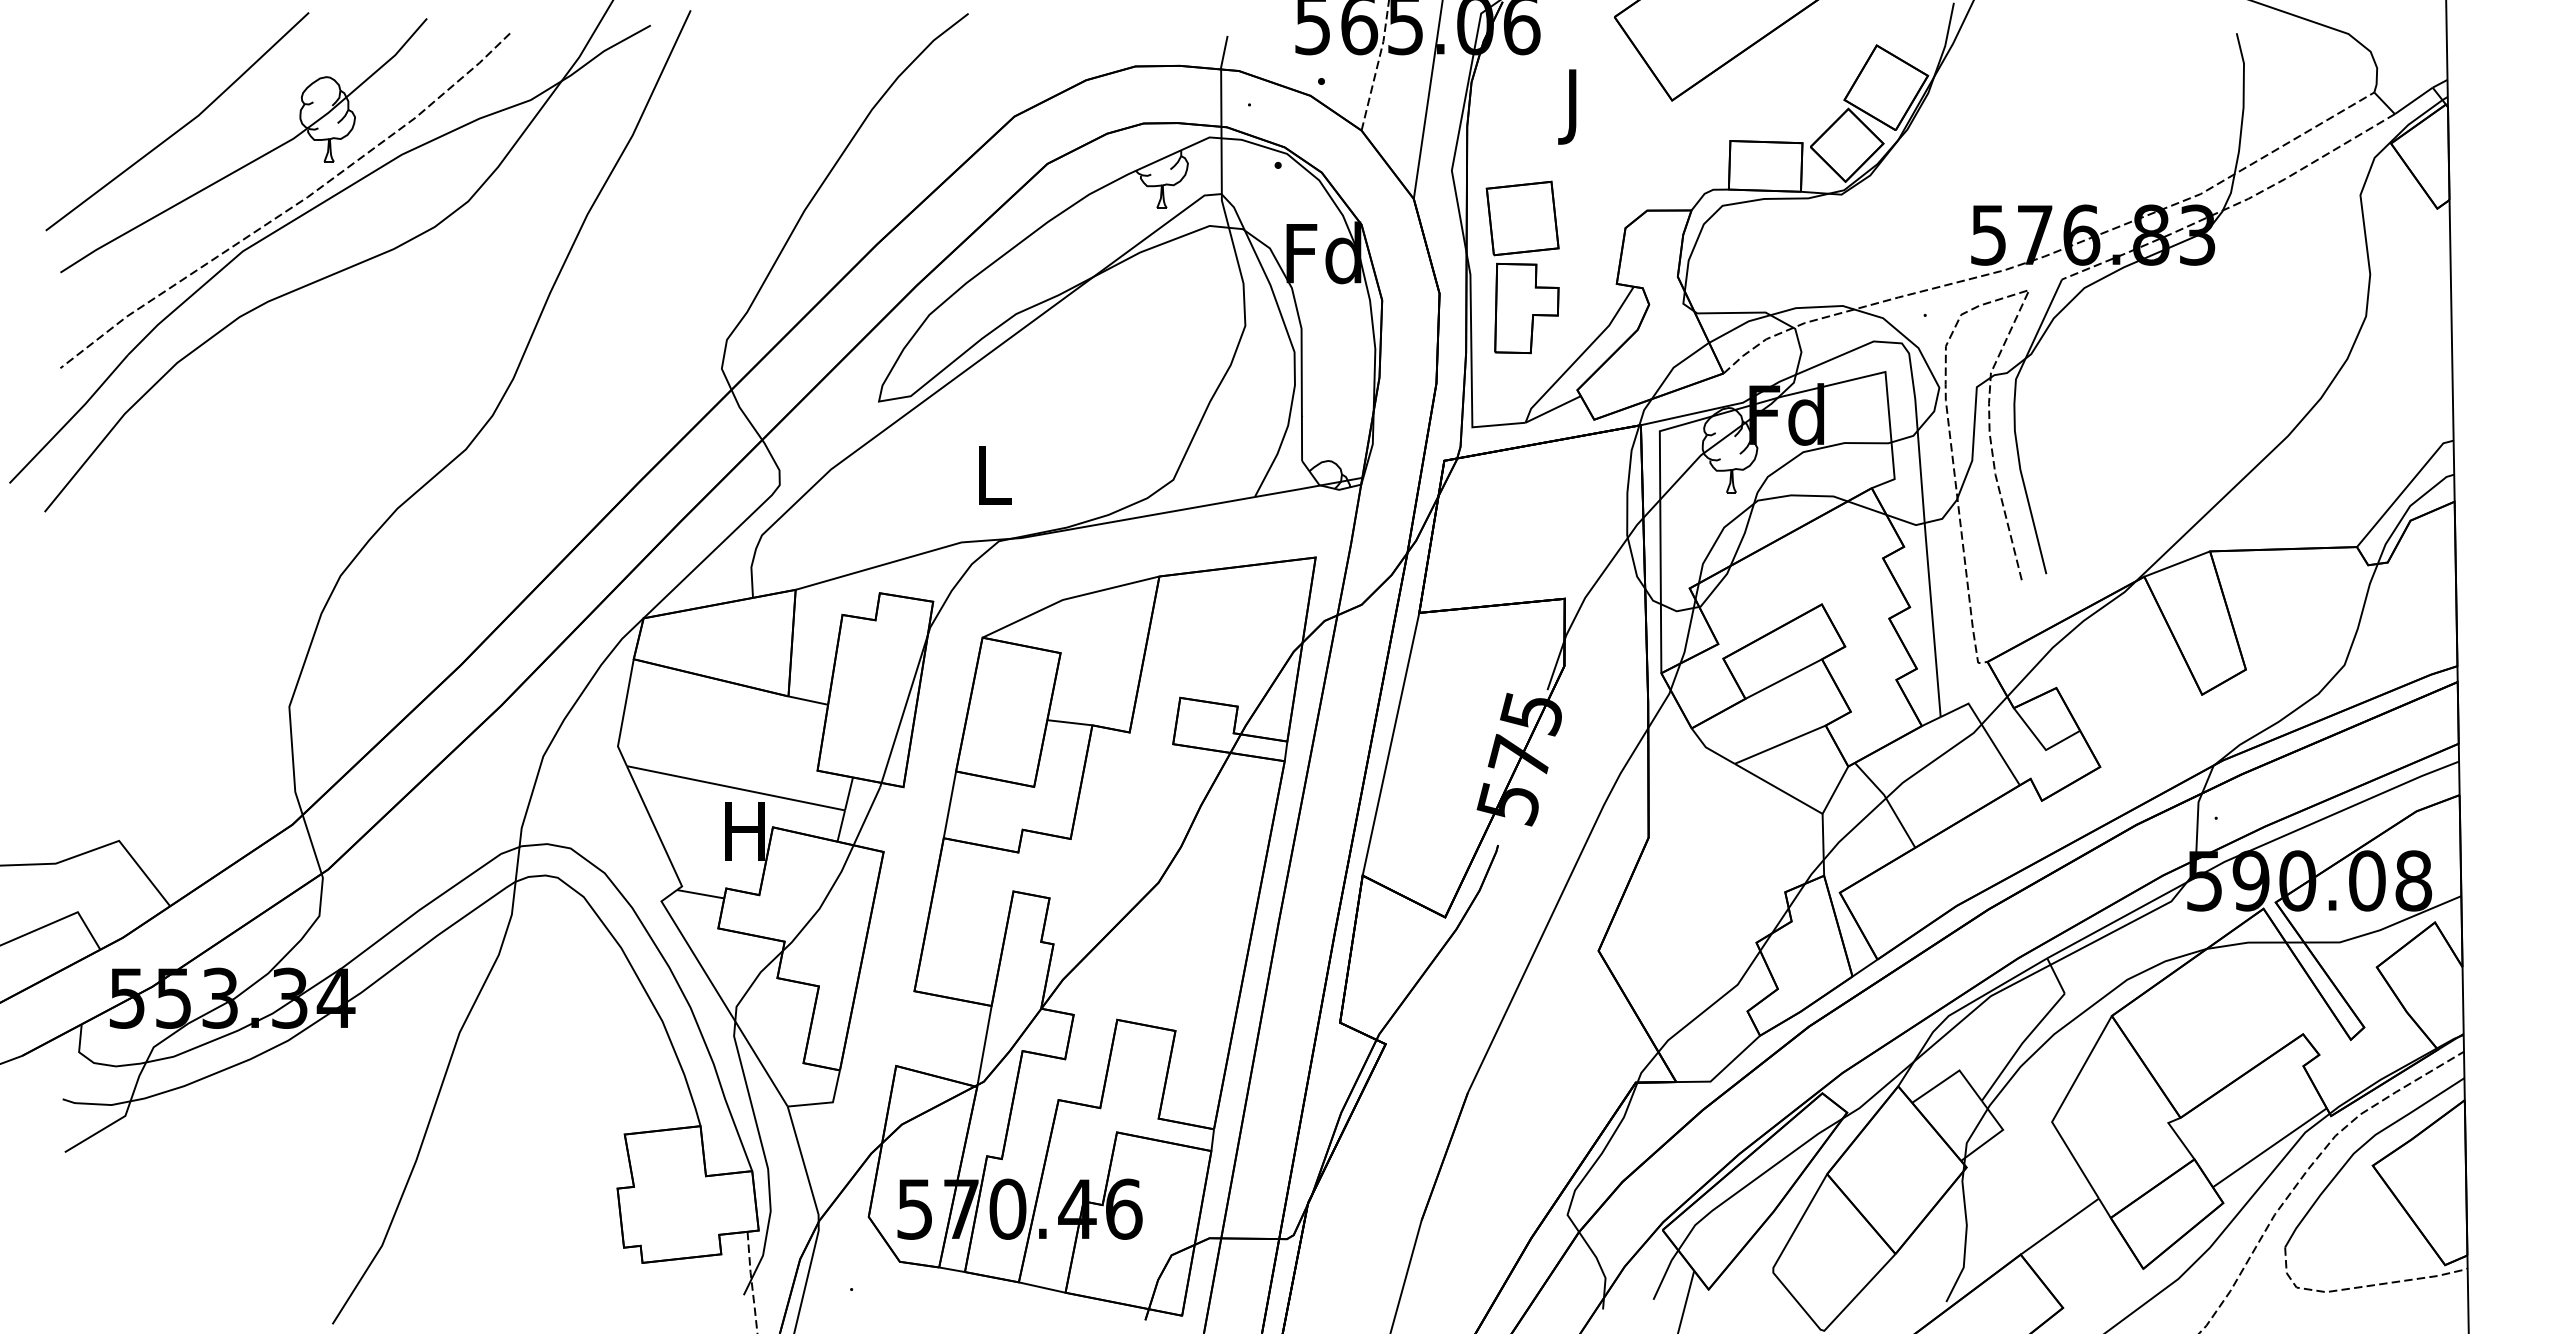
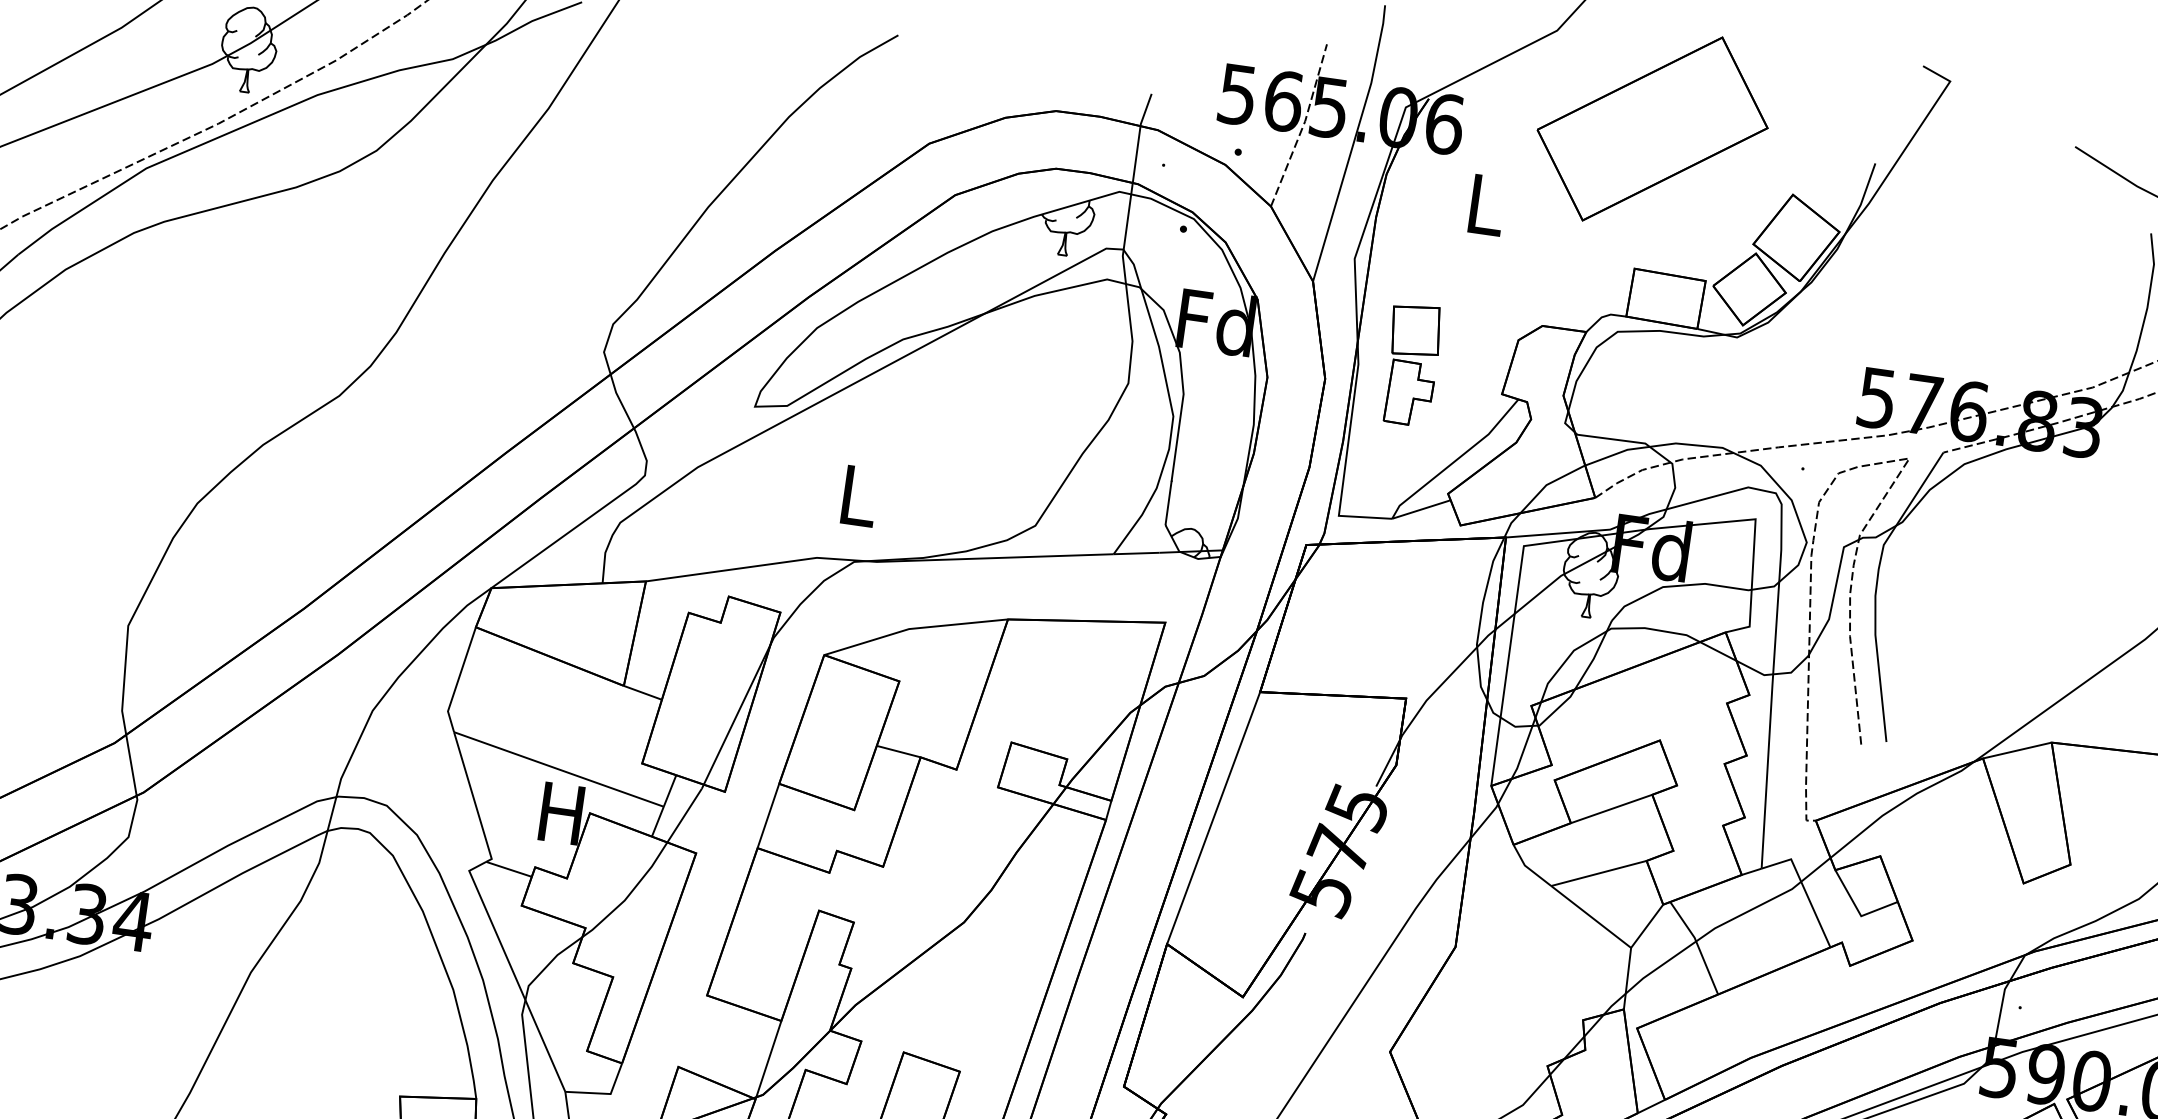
text: (1575, 106) -> (1486, 212), J -> L
part: (1522, 267) -> (1410, 364), size x0.7

